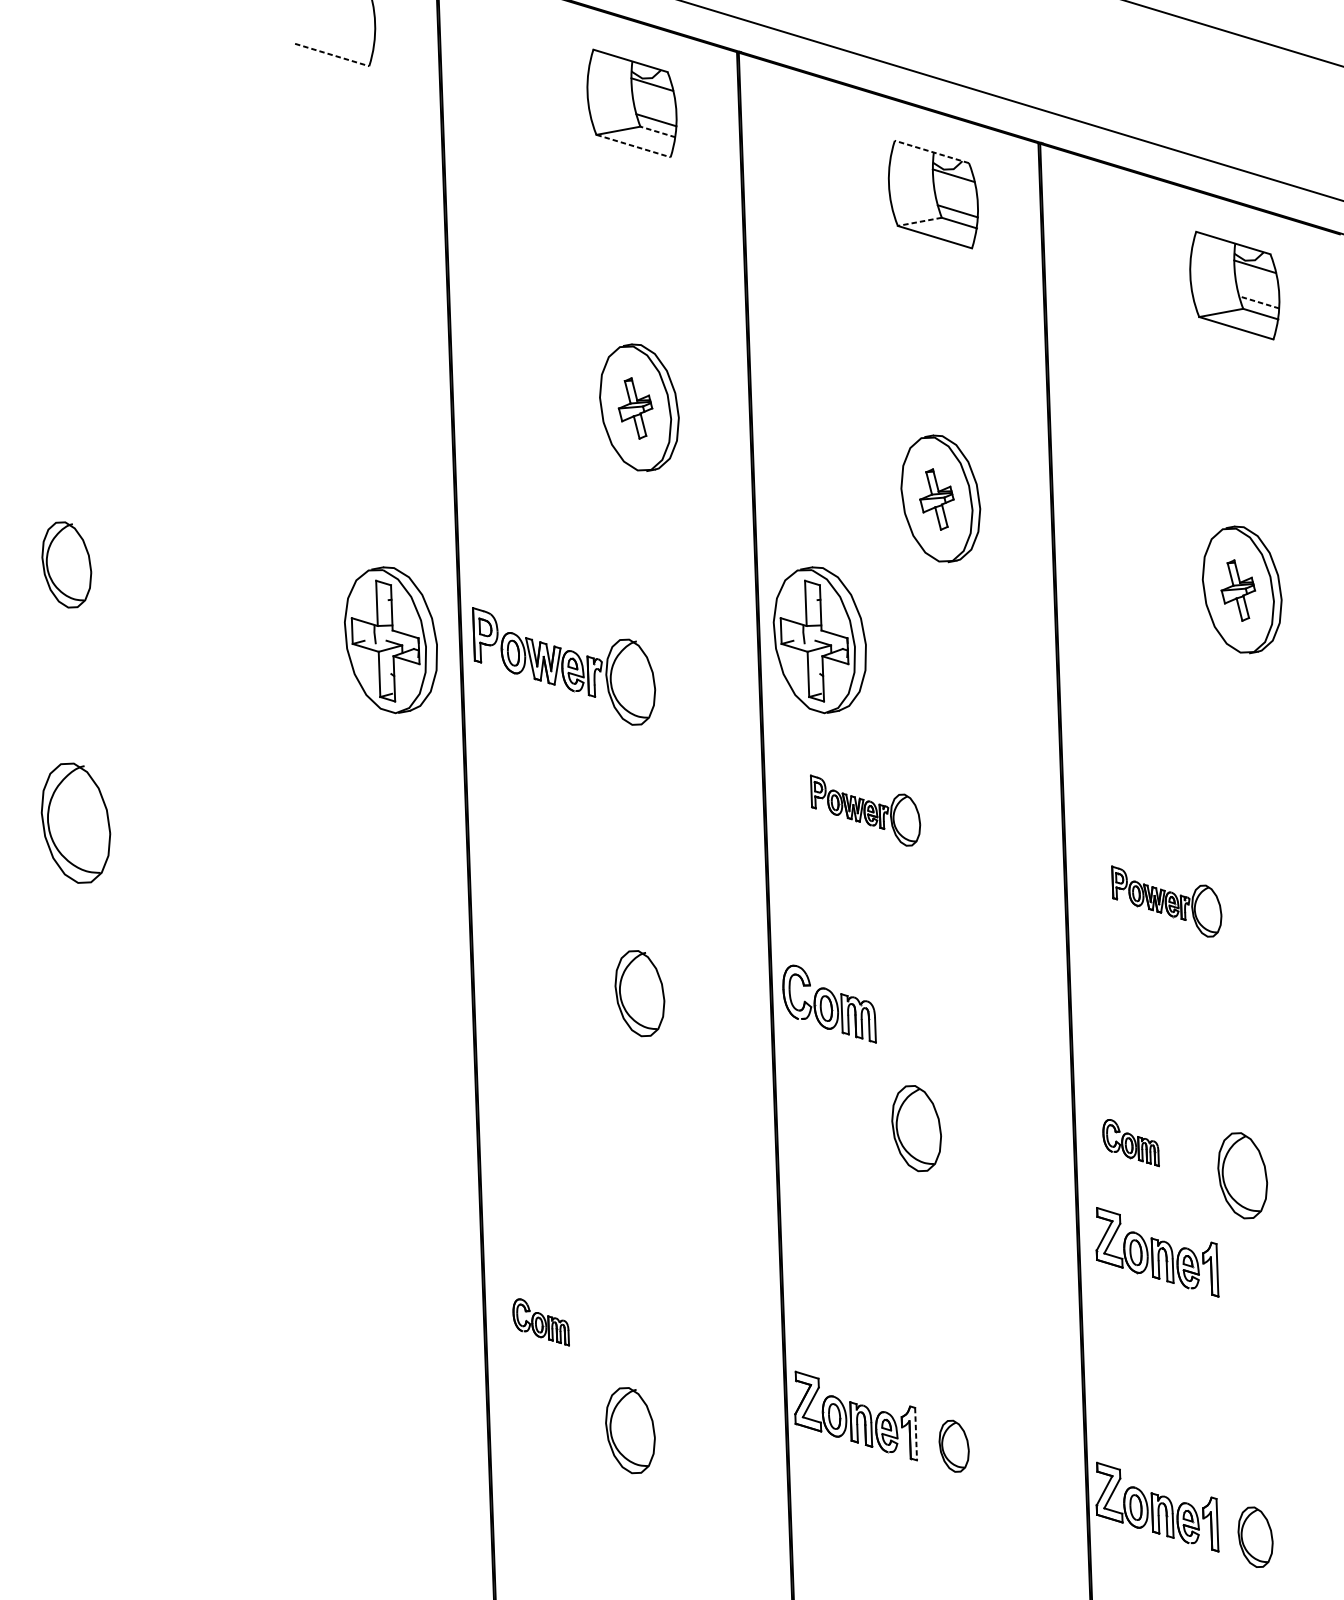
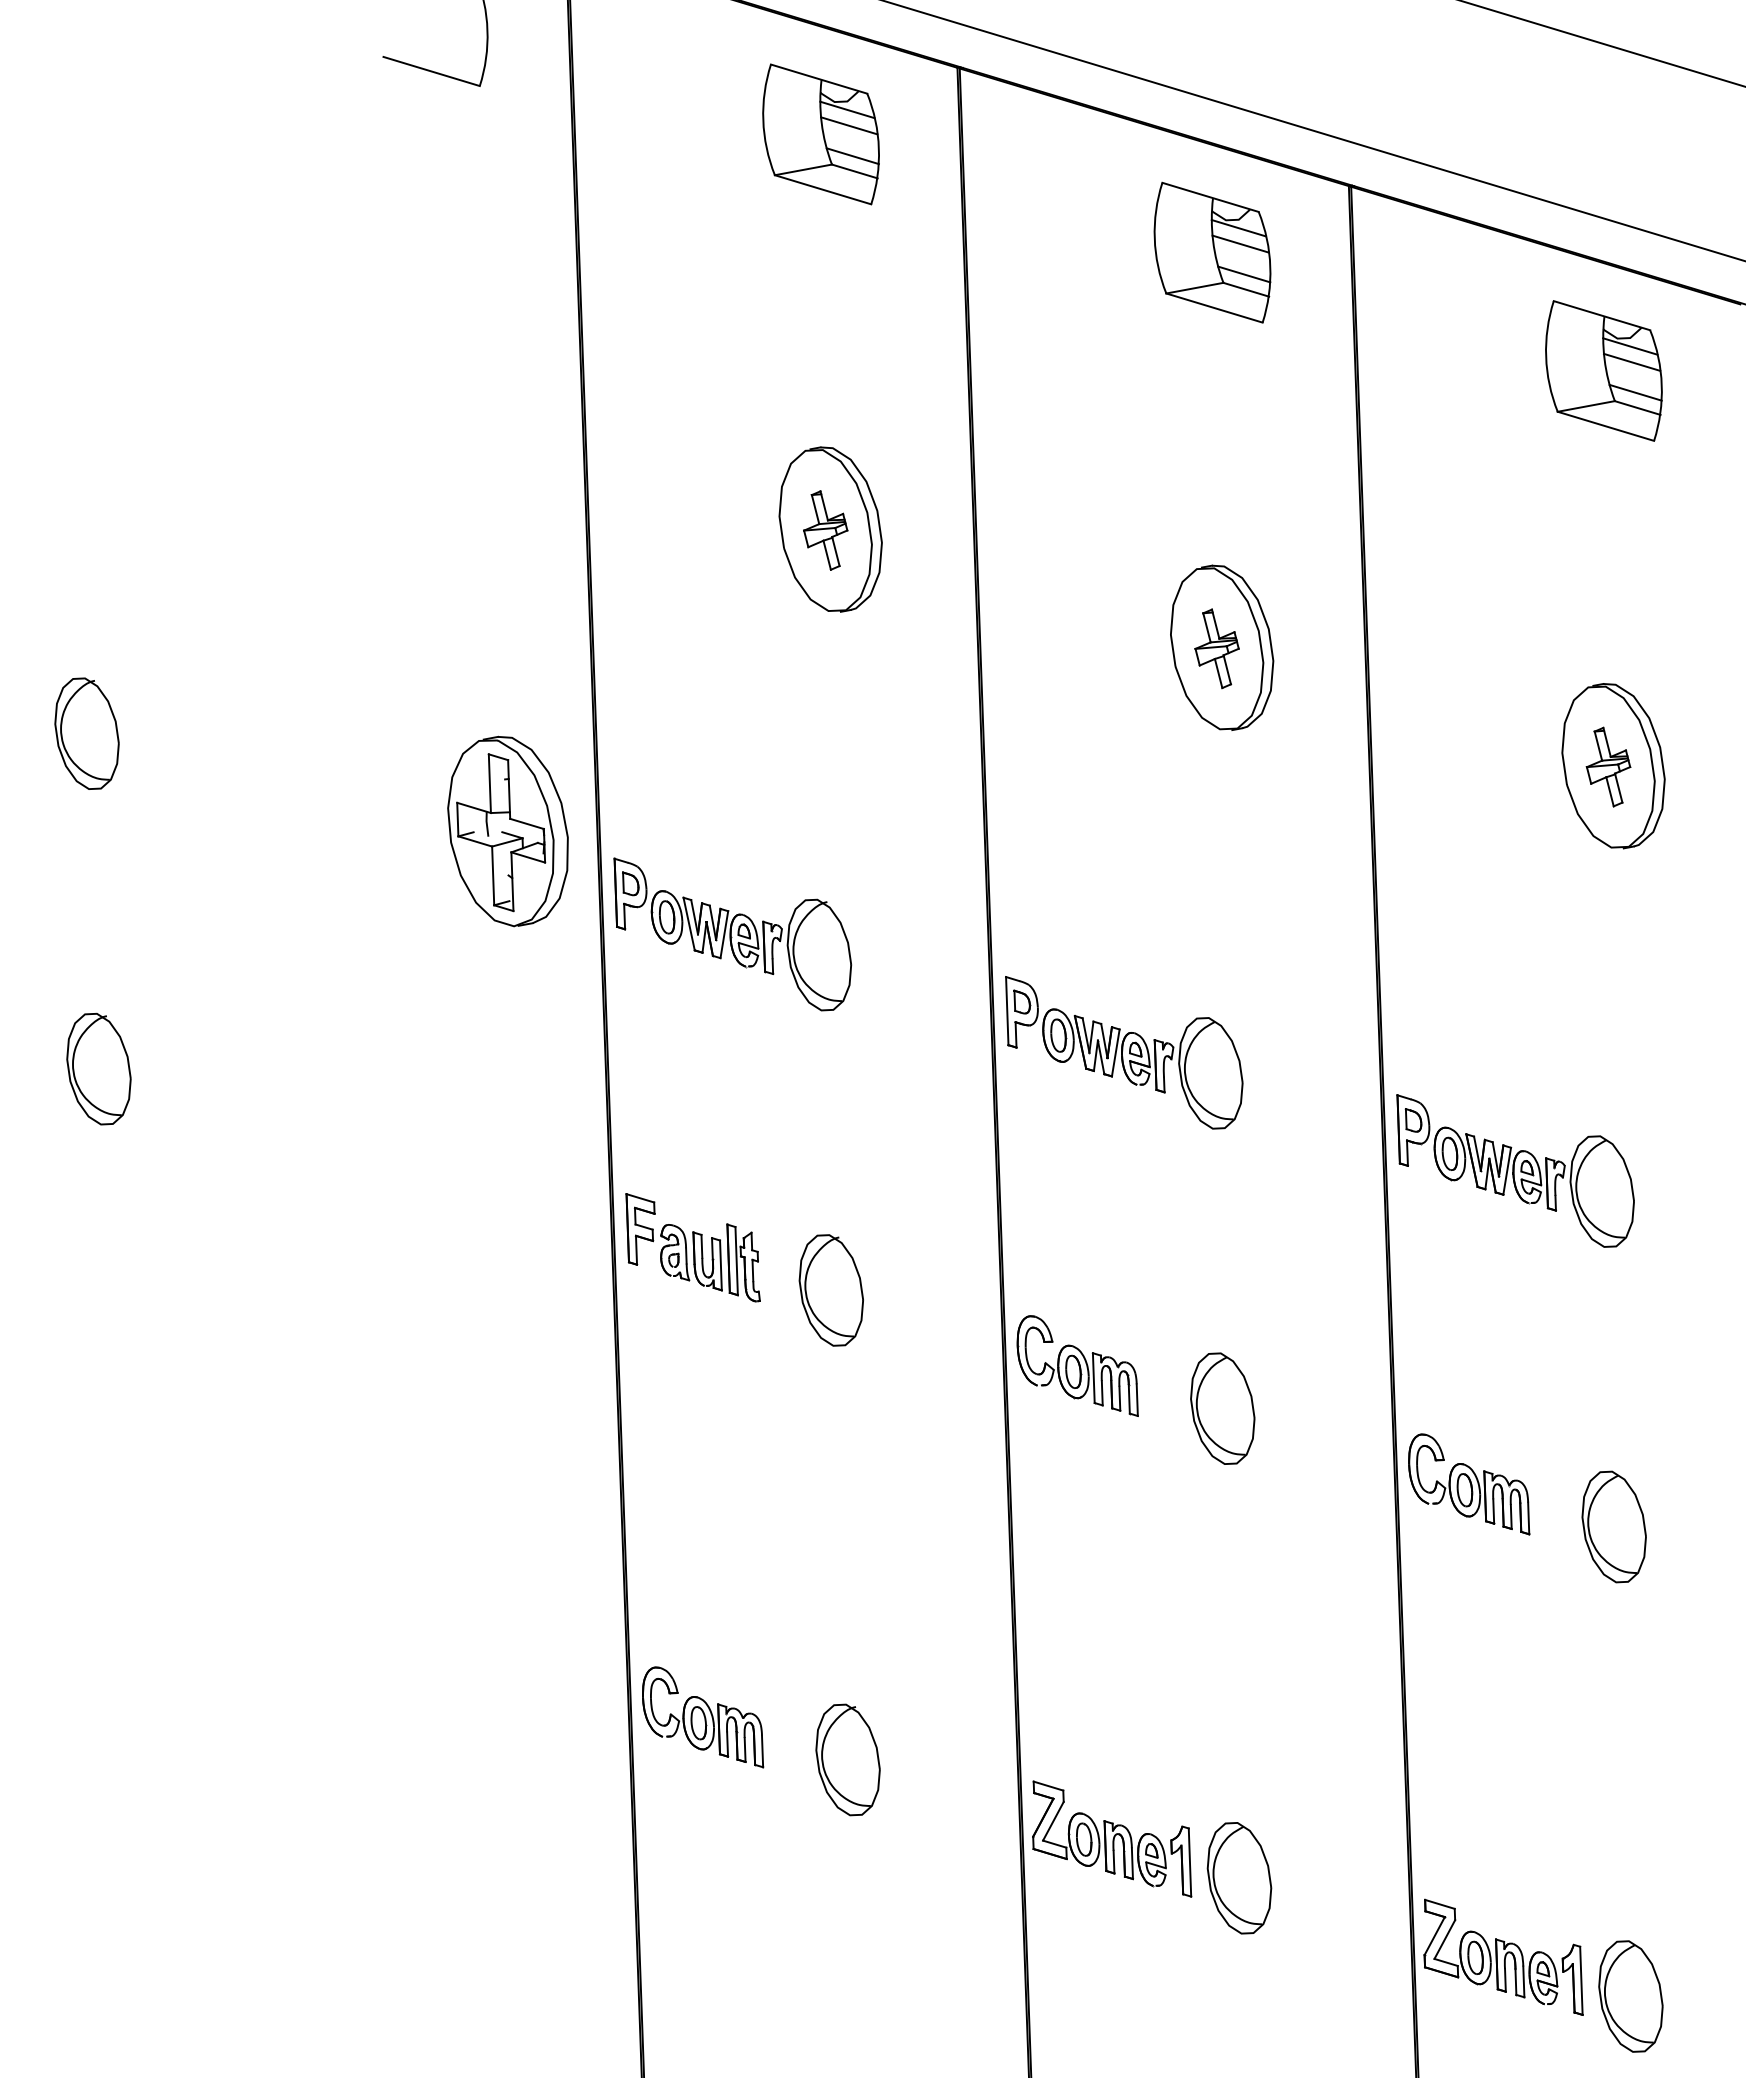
line: (332, 55) -> (432, 71), dashed -> solid
line: (653, 96) -> (849, 125), added
line: (657, 132) -> (854, 171), dashed -> solid
line: (633, 145) -> (823, 189), dashed -> solid
line: (931, 152) -> (1210, 197), dashed -> solid
line: (954, 187) -> (1240, 243), added
line: (919, 222) -> (1194, 288), dashed -> solid
line: (1256, 278) -> (1631, 361), added
line: (1259, 302) -> (1635, 392), dashed -> solid
part: (819, 640) -> (1064, 831), removed
part: (563, 666) -> (732, 934), moved
part: (865, 810) -> (1124, 1052), size x1.67
part: (75, 822) -> (98, 1068), size x0.71
part: (1166, 901) -> (1515, 1170), size x1.67
part: (533, 960) -> (692, 1247), added
part: (829, 1003) -> (1077, 1365), moved
part: (916, 1128) -> (1222, 1408), moved
part: (1131, 1143) -> (1469, 1484), size x1.67
part: (1157, 1251) -> (1503, 1625), removed
part: (541, 1322) -> (703, 1717), size x1.67
part: (630, 1430) -> (847, 1759), moved
line: (916, 1434) -> (1190, 1863), dashed -> solid
part: (954, 1446) -> (1239, 1878), size x1.67
part: (1255, 1537) -> (1630, 1996), size x1.43

